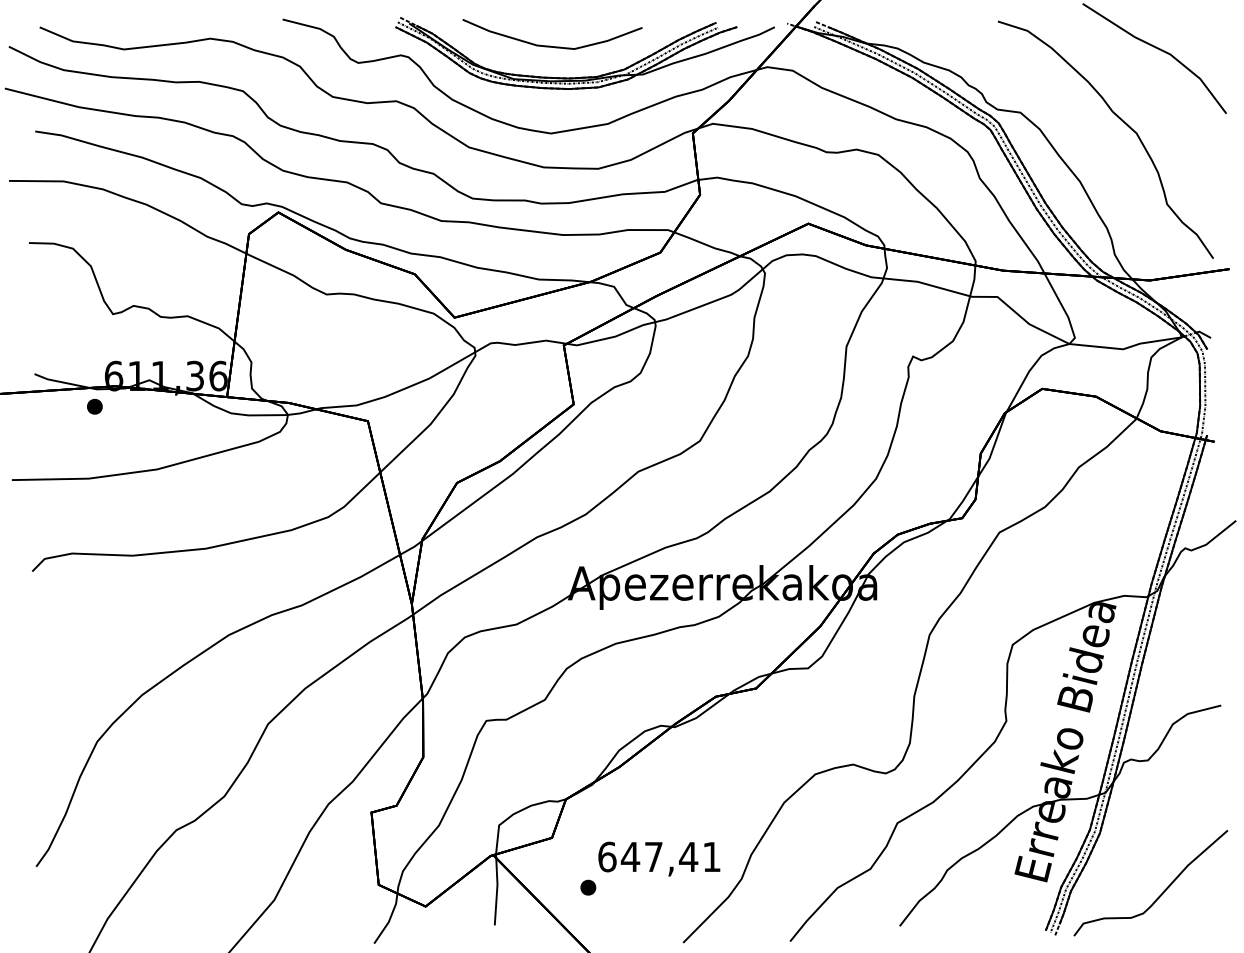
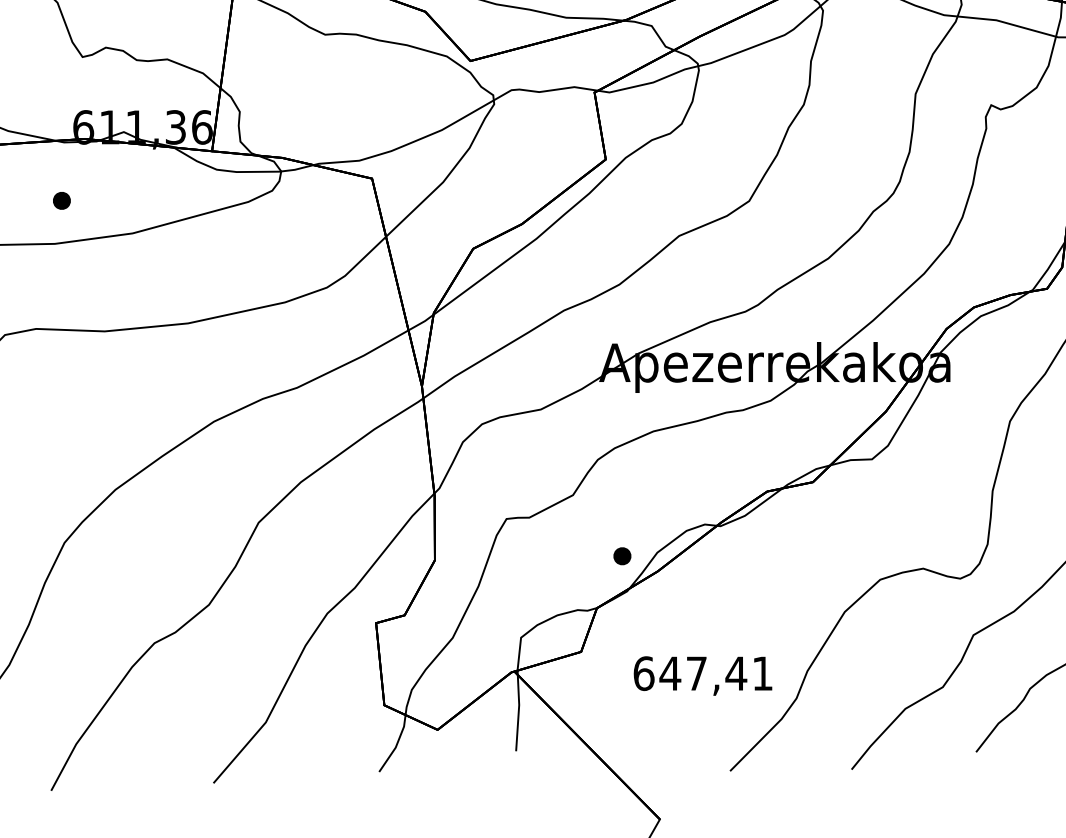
part: (94, 406) -> (61, 200), moved
part: (588, 887) -> (622, 556), moved

